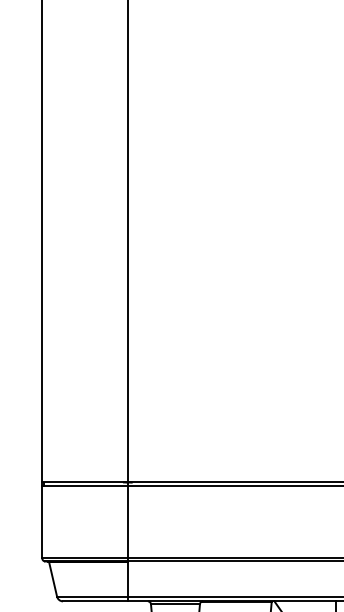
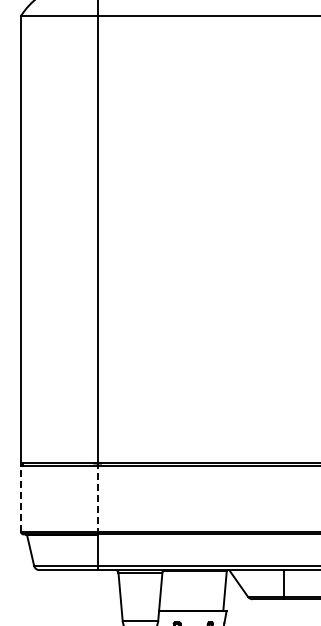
line: (41, 520) -> (20, 497), solid -> dashed
line: (127, 521) -> (97, 498), solid -> dashed

